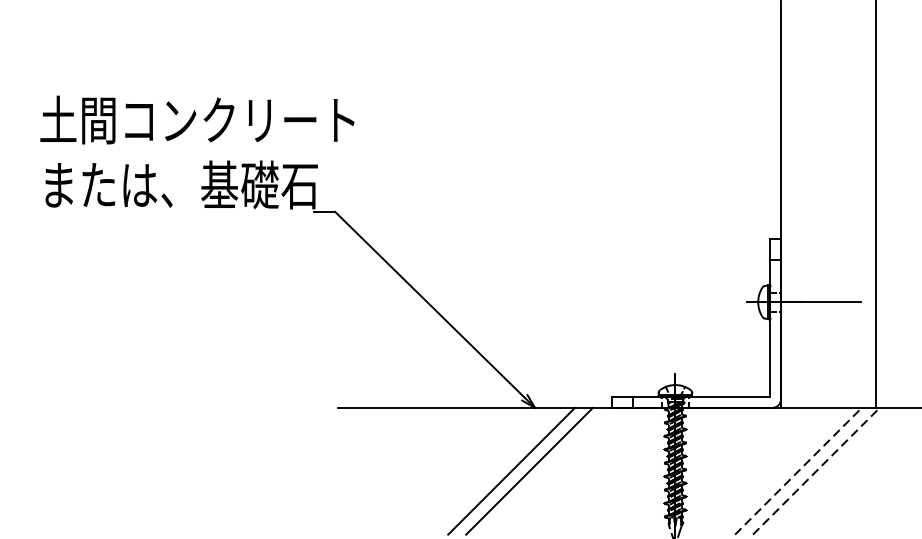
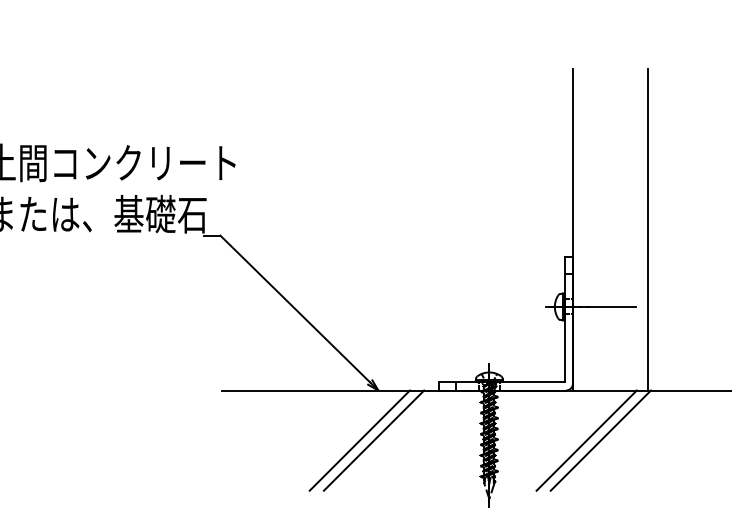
line: (798, 471) -> (586, 440), dashed -> solid
line: (815, 471) -> (600, 440), dashed -> solid

